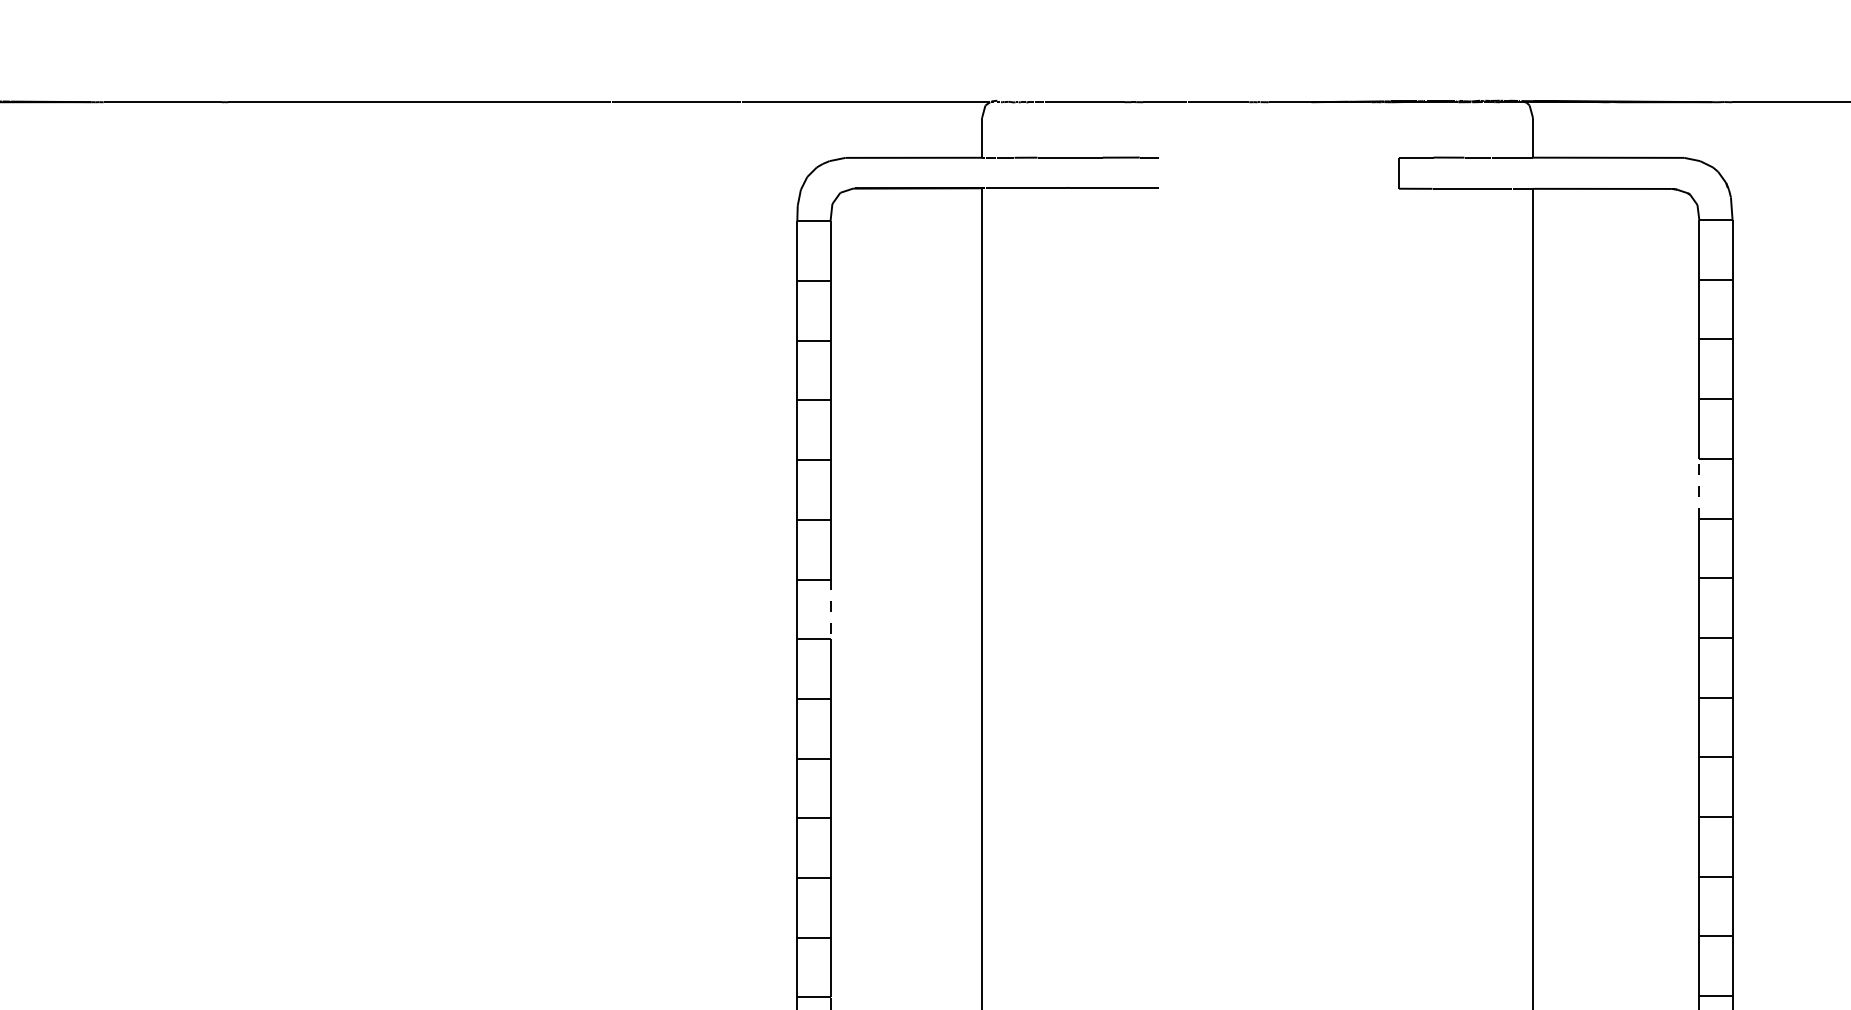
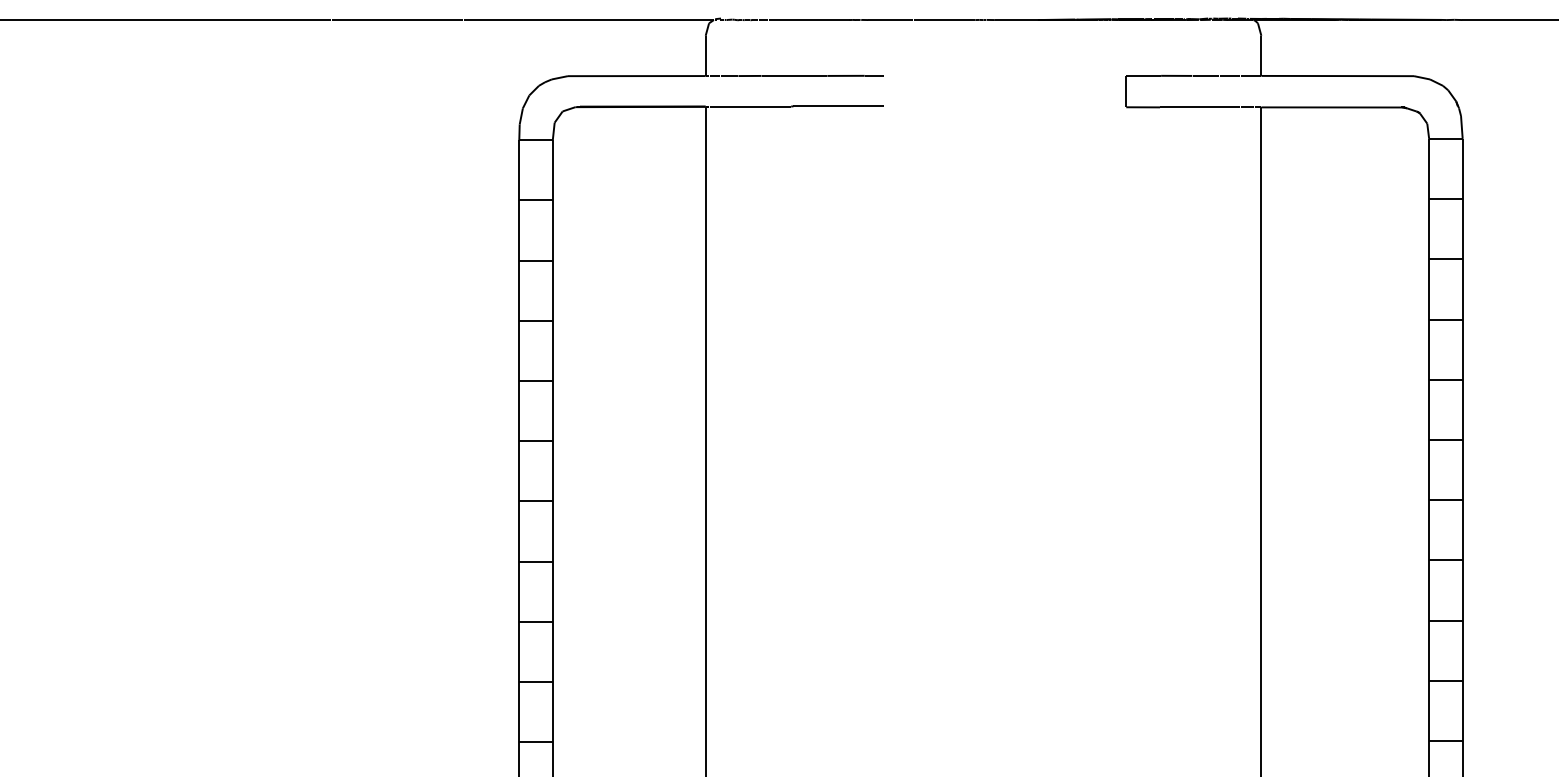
line: (1699, 488) -> (1429, 409), dashed -> solid
line: (830, 609) -> (552, 531), dashed -> solid

